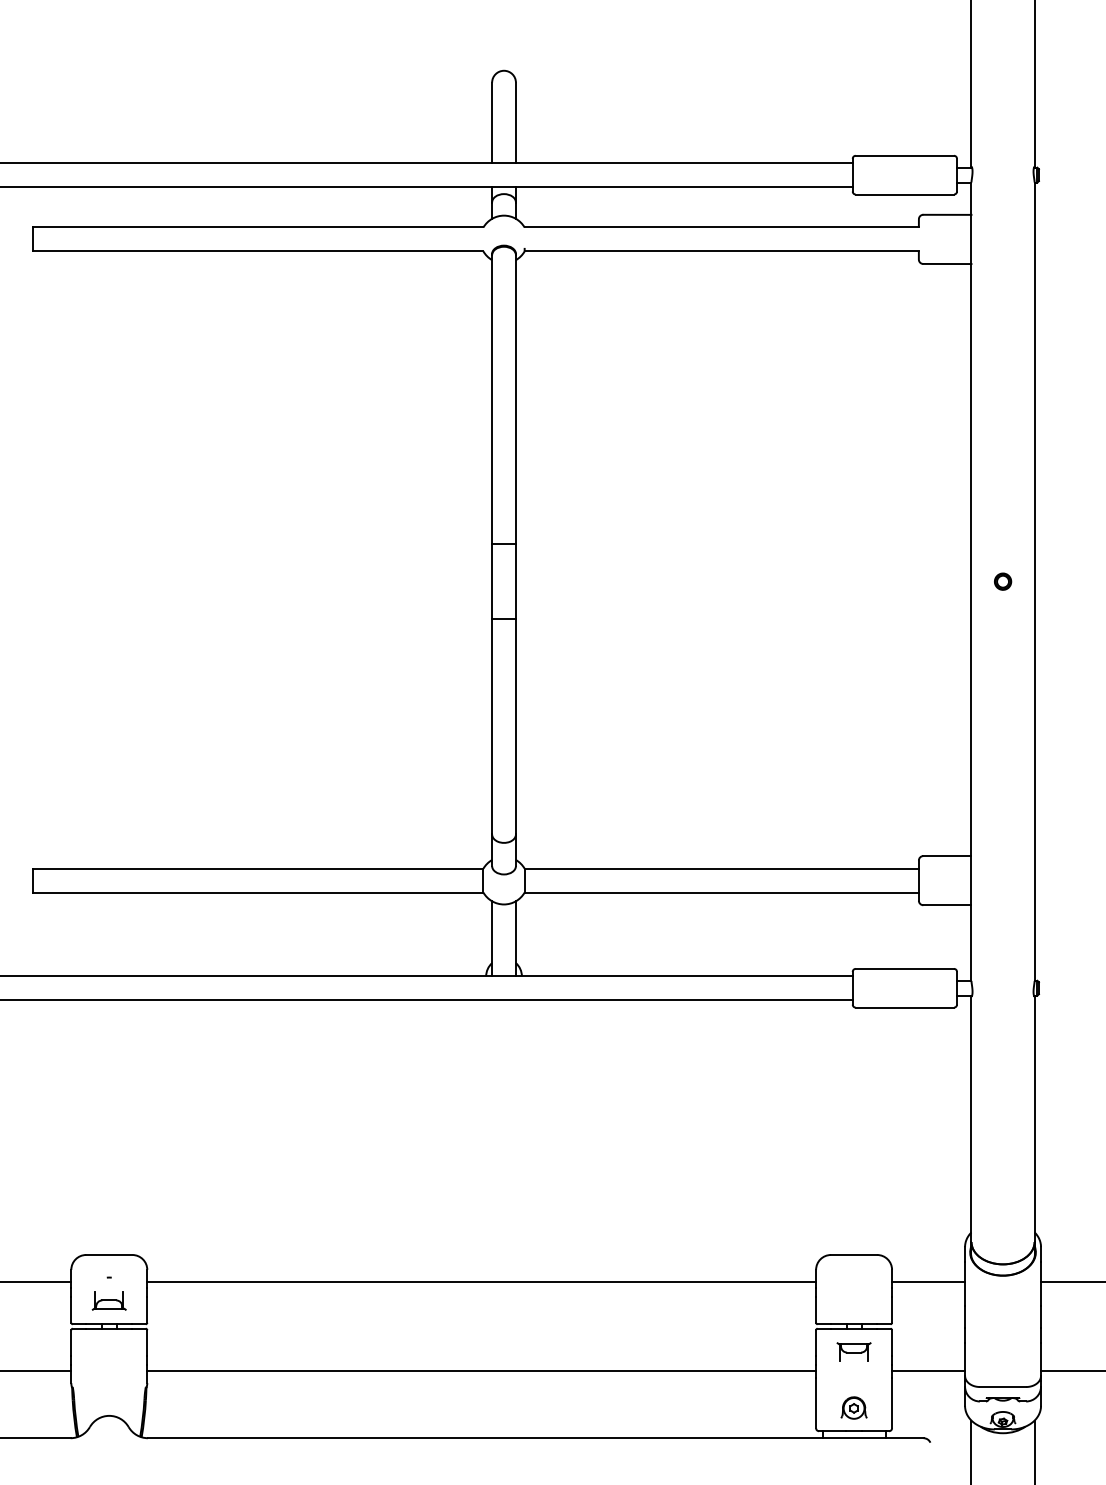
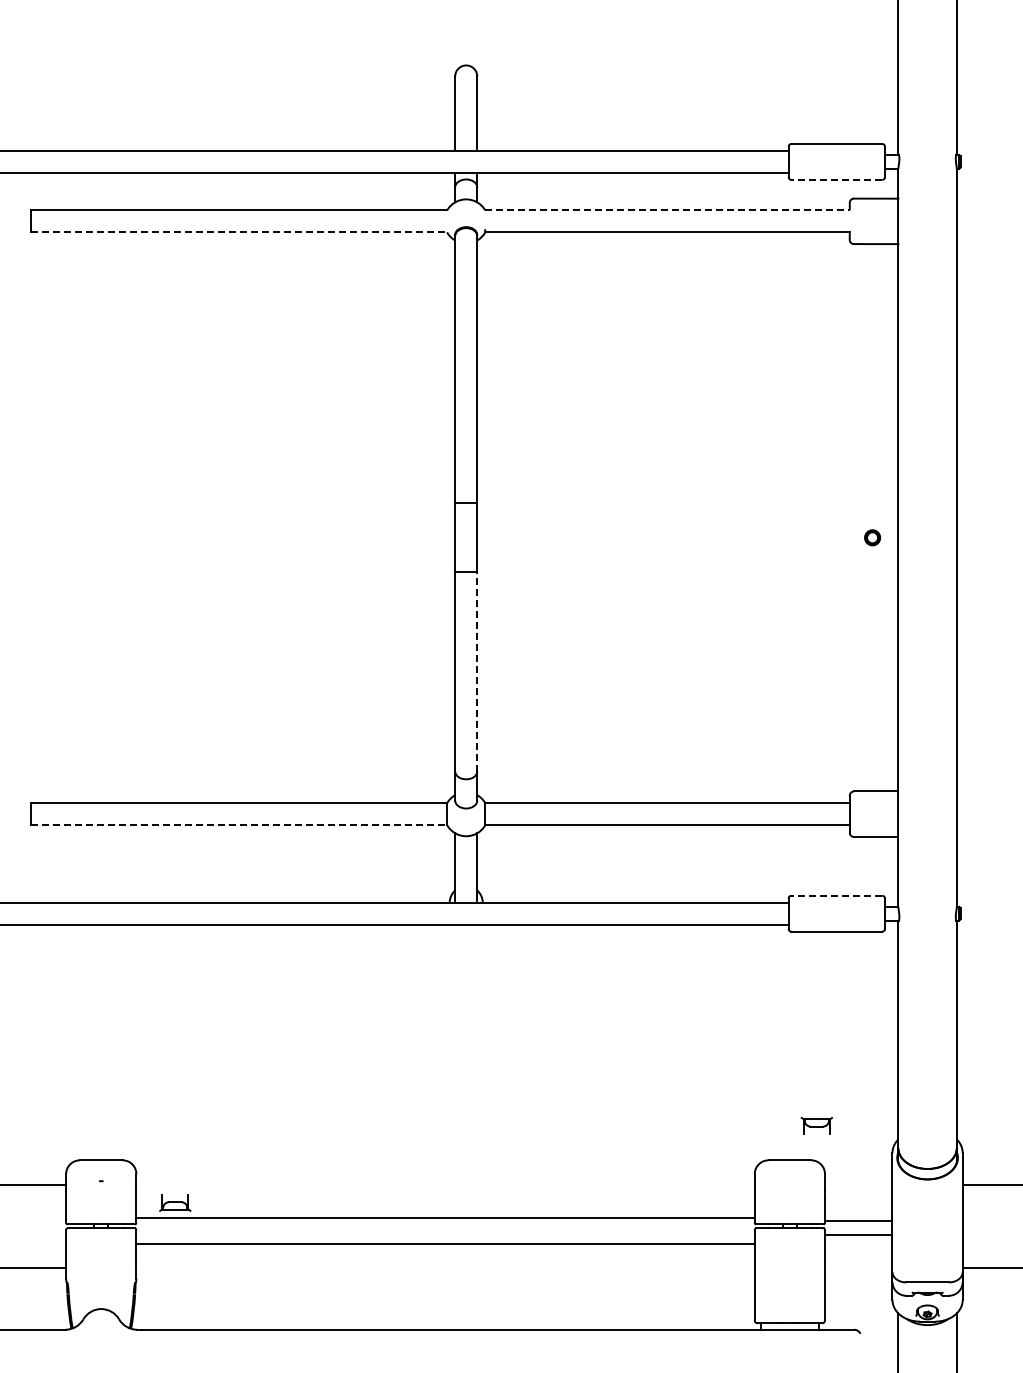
line: (904, 194) -> (836, 179), solid -> dashed
line: (722, 227) -> (668, 210), solid -> dashed
line: (258, 251) -> (239, 232), solid -> dashed
part: (1002, 581) -> (872, 537), moved
line: (516, 726) -> (477, 671), solid -> dashed
line: (258, 892) -> (239, 825), solid -> dashed
line: (904, 968) -> (836, 895), solid -> dashed
line: (481, 1281) -> (445, 1243), moved
line: (928, 1281) -> (858, 1234), moved
part: (109, 1300) -> (175, 1202), moved
part: (853, 1351) -> (816, 1125), moved
line: (481, 1370) -> (445, 1217), moved
line: (928, 1370) -> (858, 1220), moved
part: (853, 1407) -> (789, 1301), removed

